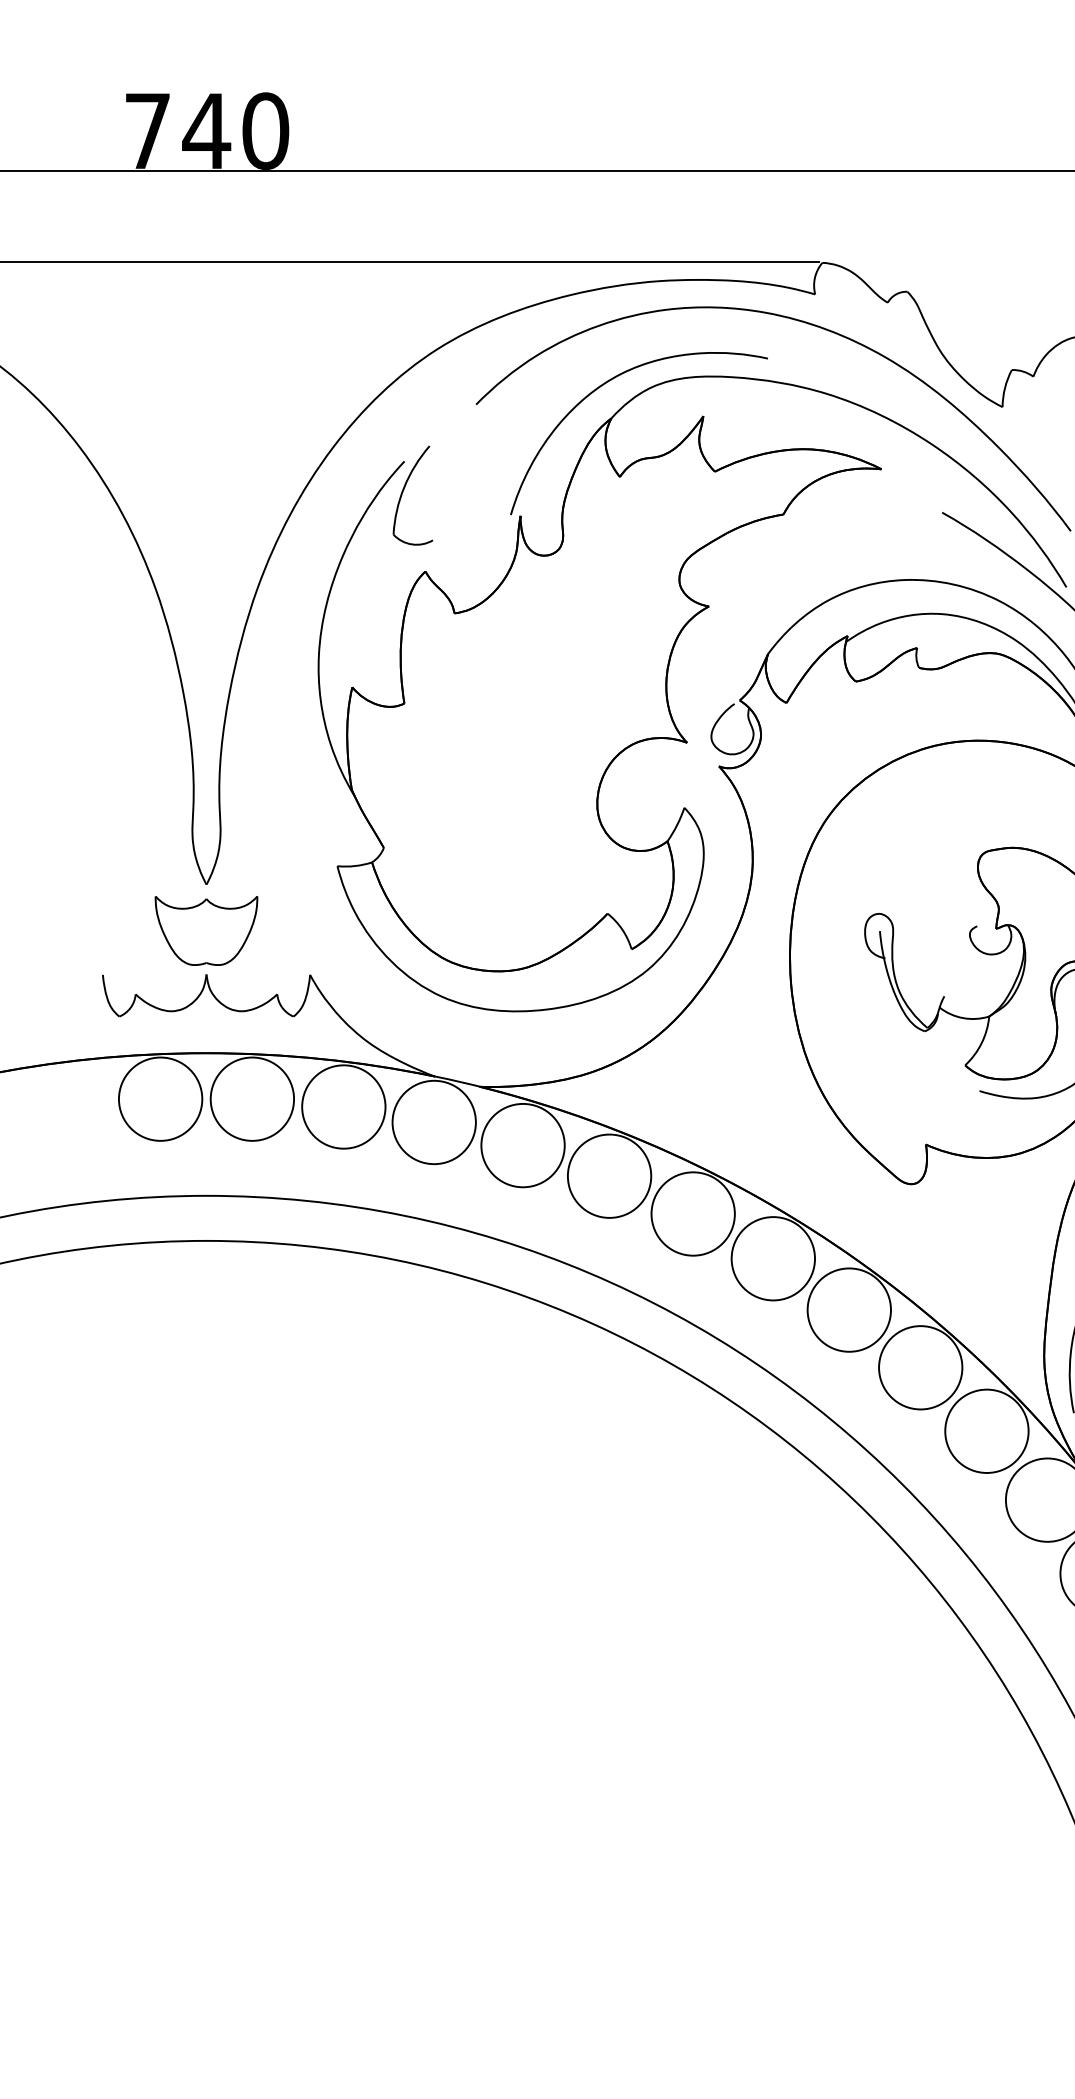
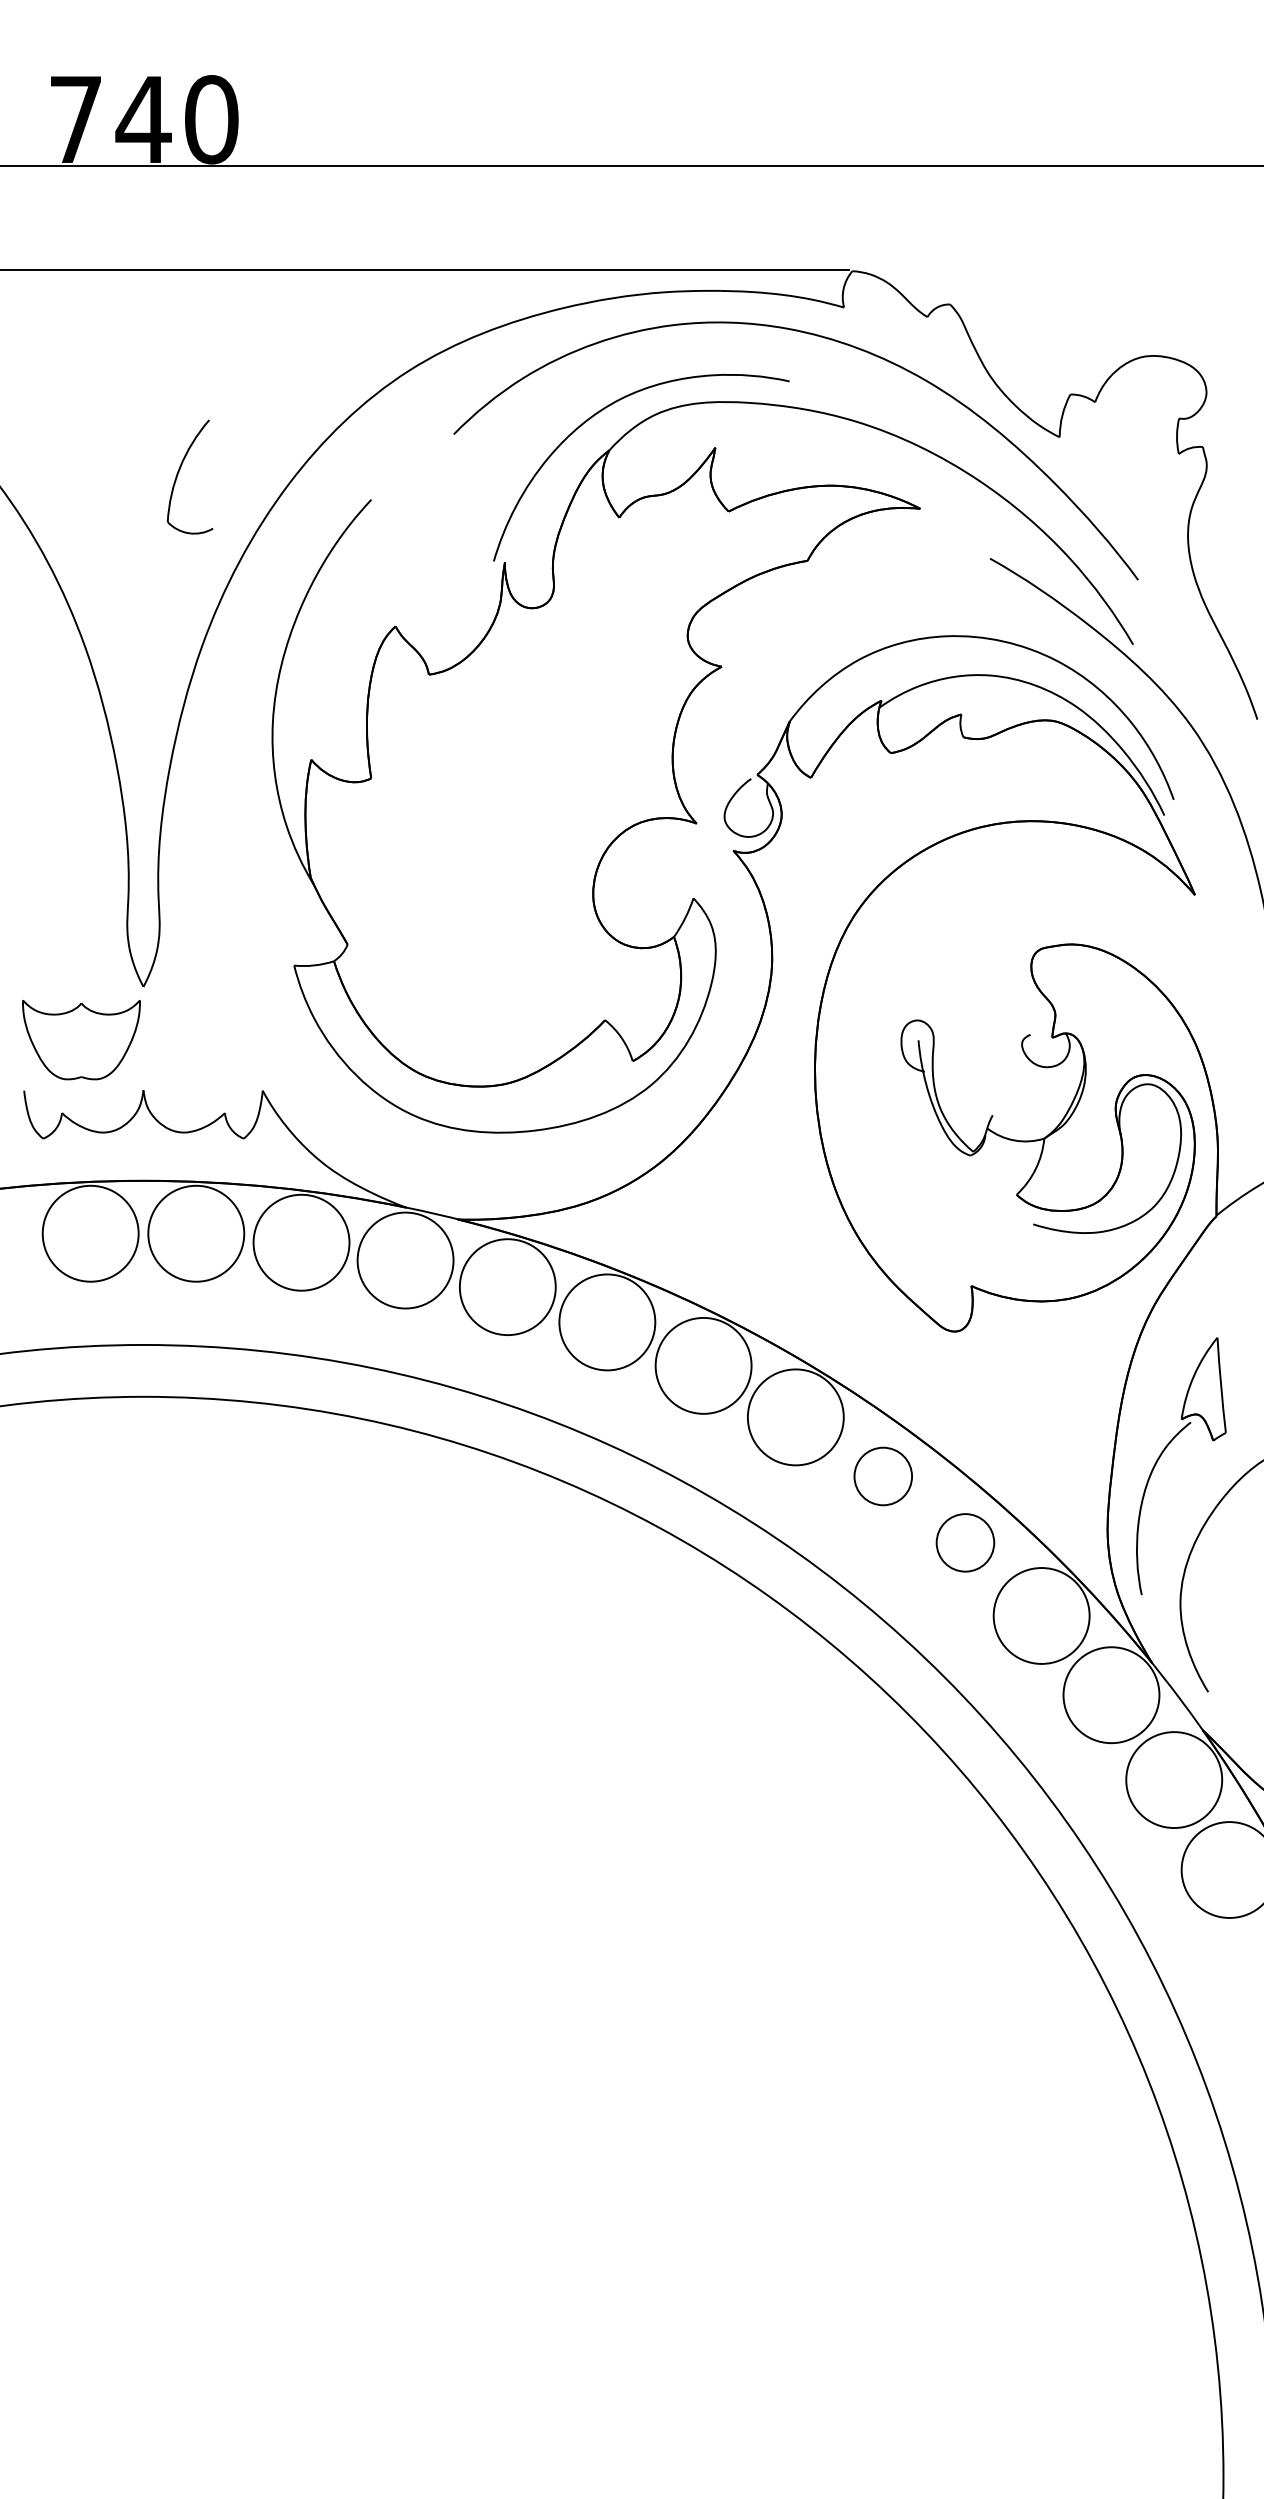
part: (403, 491) -> (179, 472), moved
part: (206, 931) -> (81, 1040), moved
circle: (849, 1310) -> (883, 1476), size x0.6
circle: (920, 1367) -> (965, 1542), size x0.6

